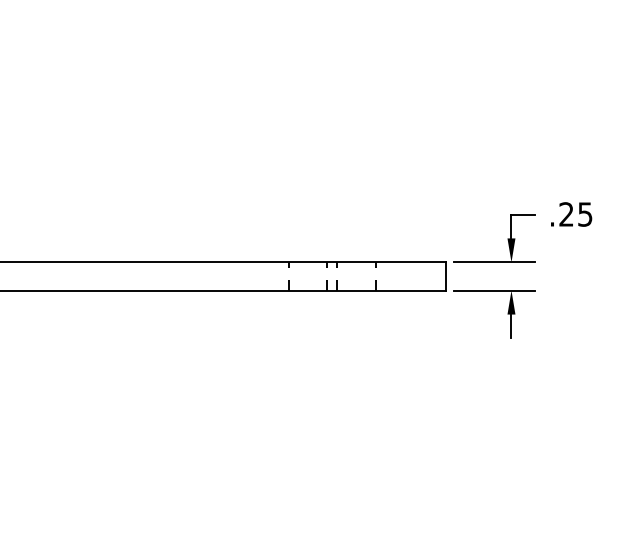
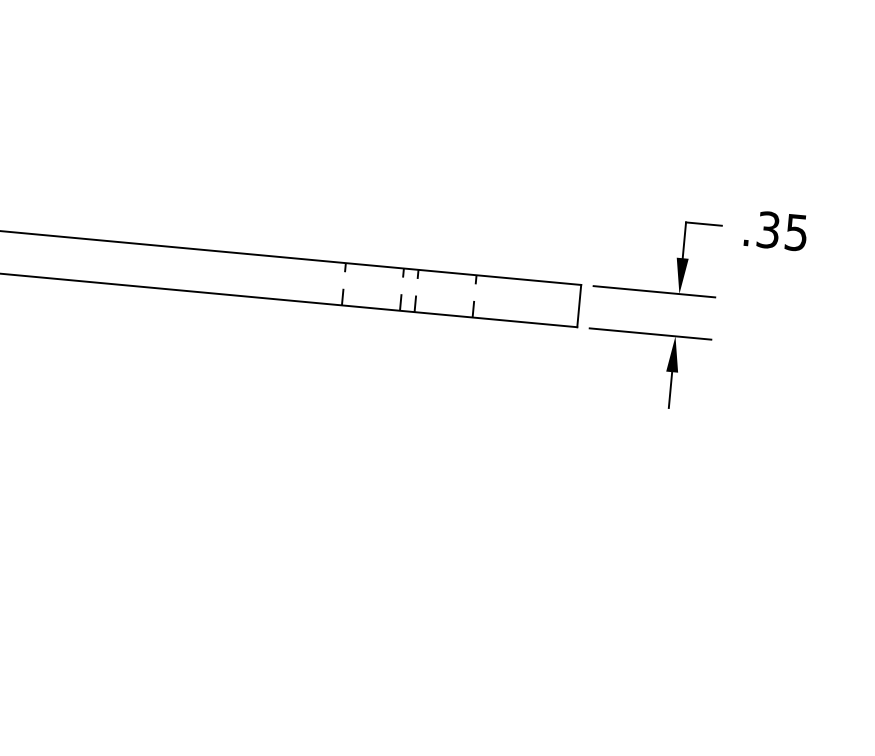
text: (566, 214) -> (768, 230), .25 -> .35

